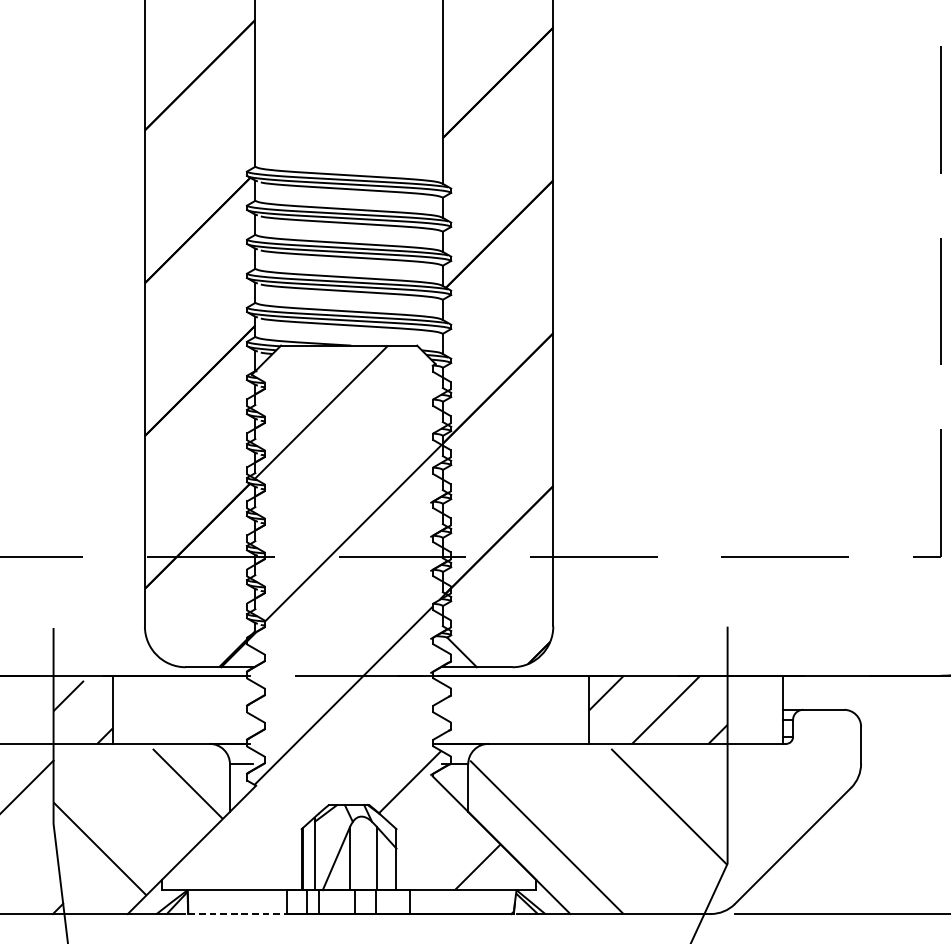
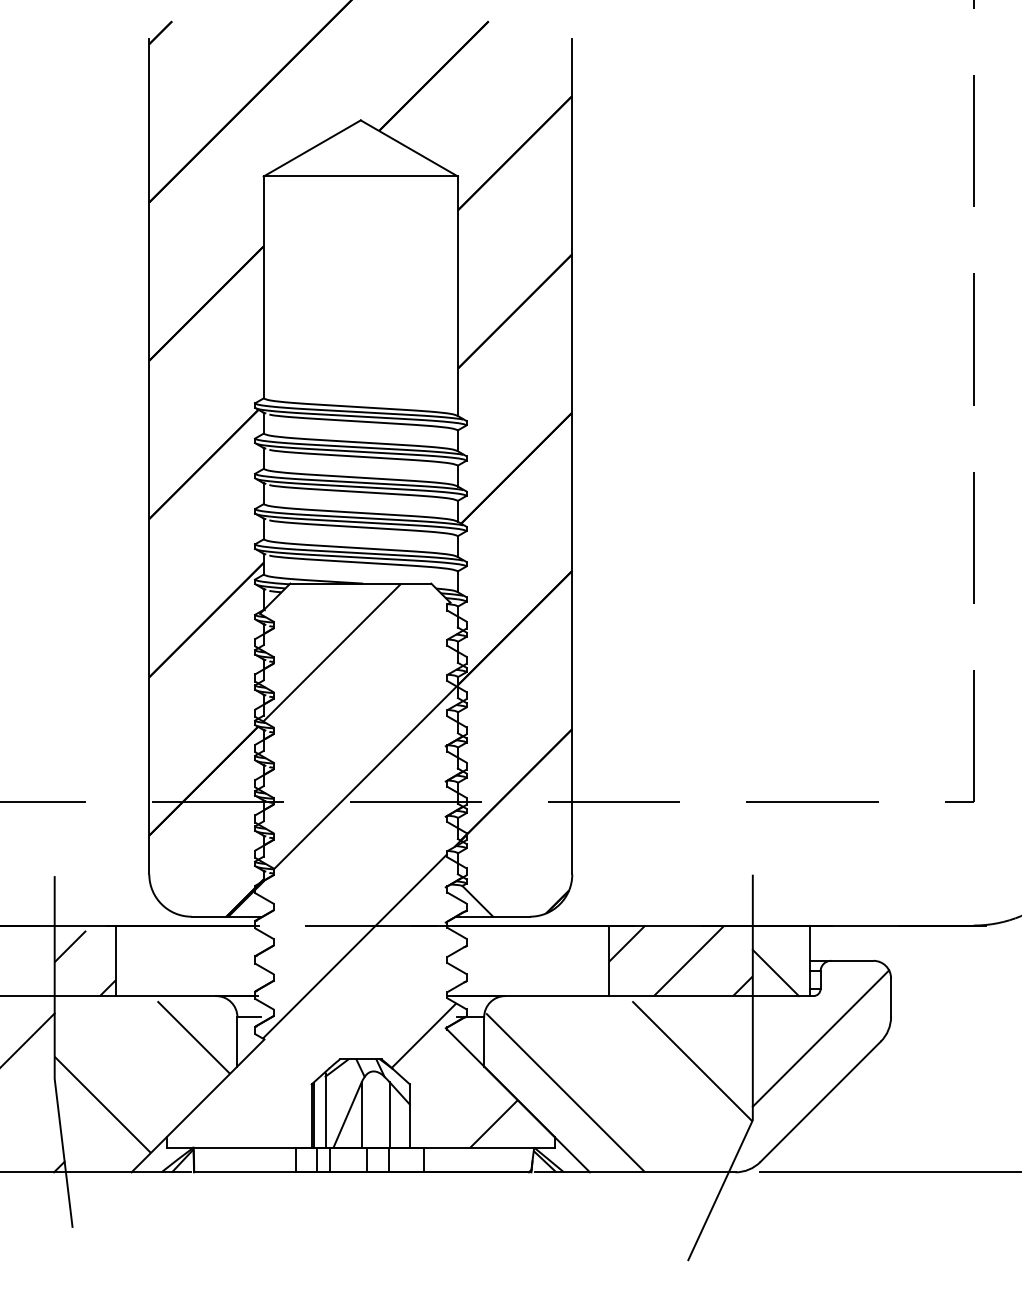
line: (749, 721) -> (775, 972), added
line: (792, 784) -> (820, 1038), added
line: (237, 914) -> (245, 1172), dashed -> solid

